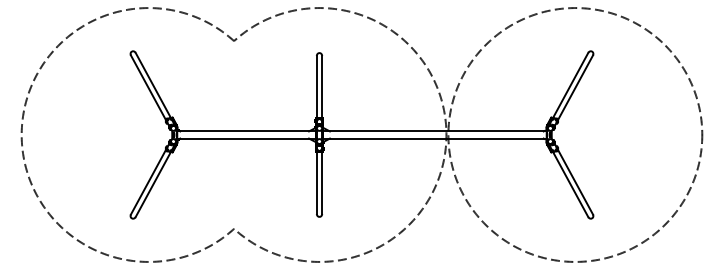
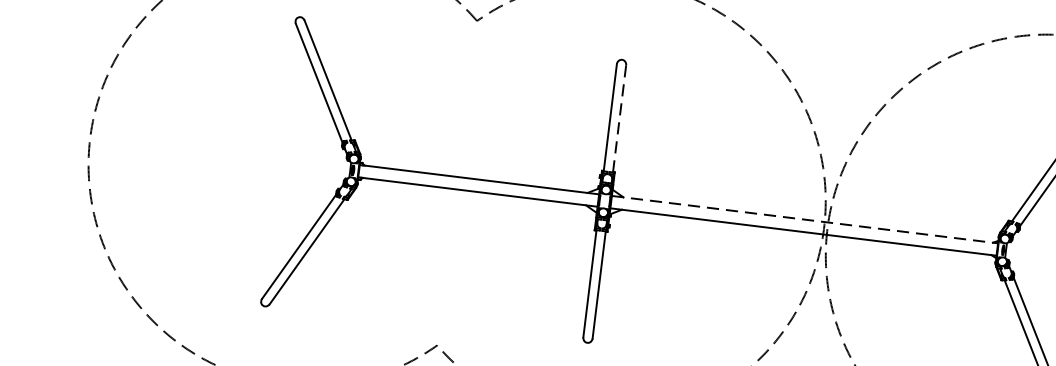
line: (322, 86) -> (620, 118), solid -> dashed
line: (434, 131) -> (804, 219), solid -> dashed

